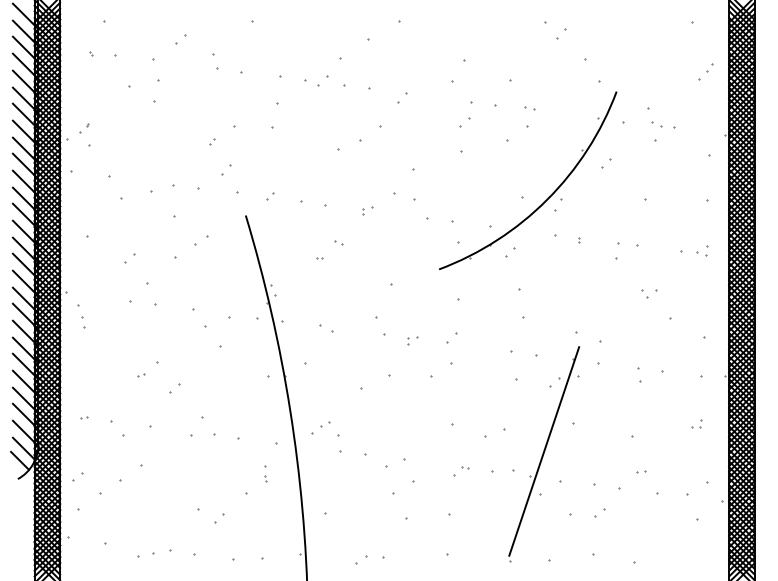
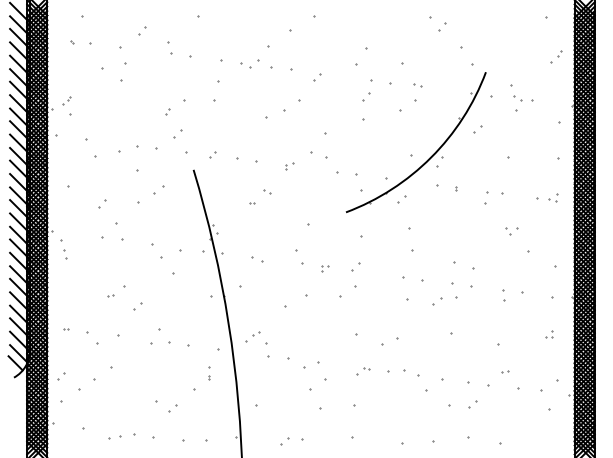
line: (544, 451) -> (429, 355), removed

